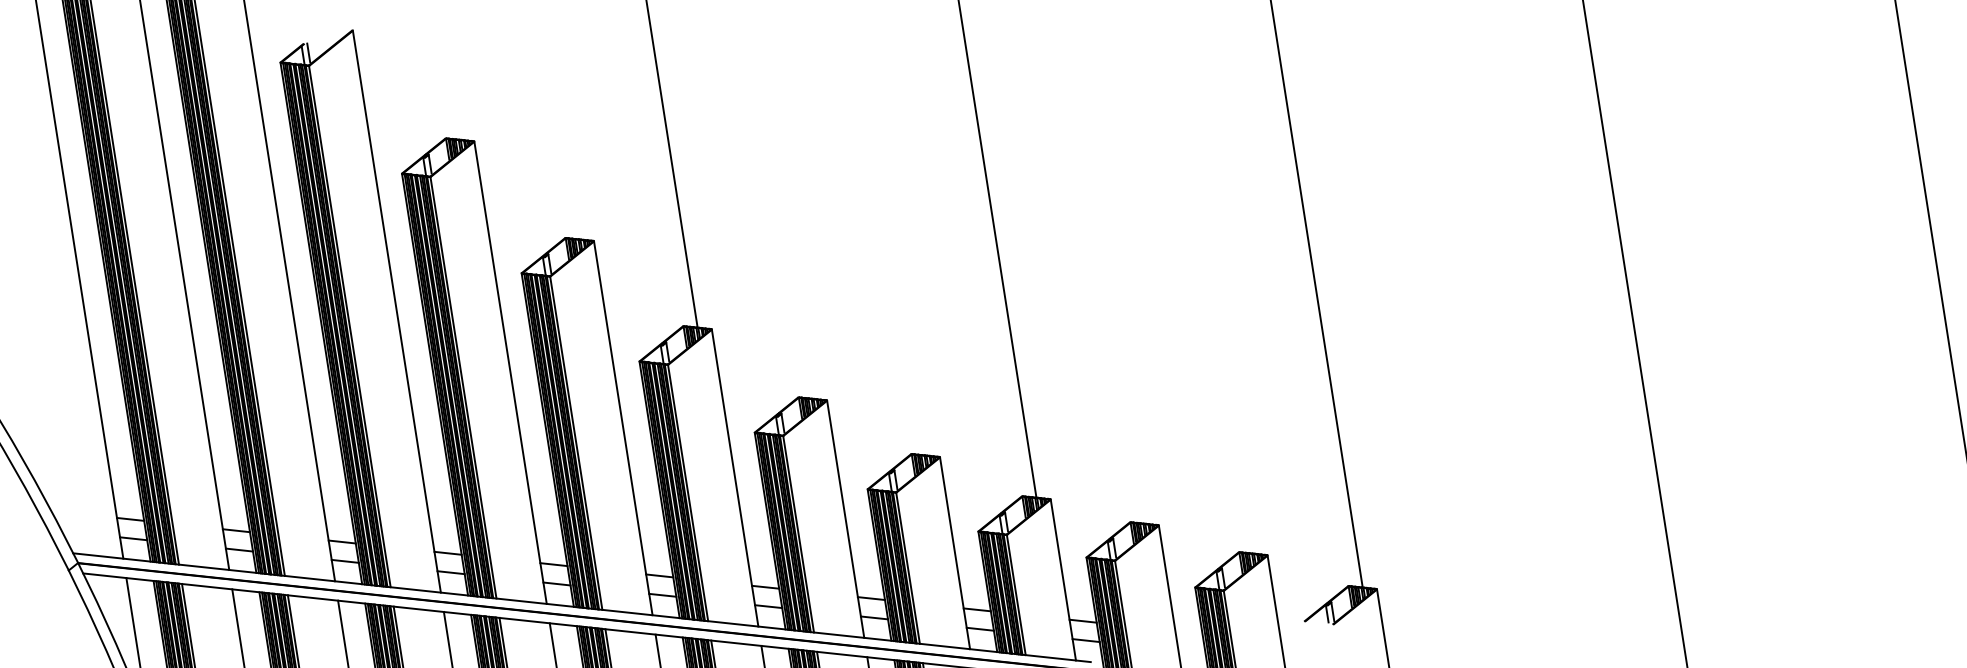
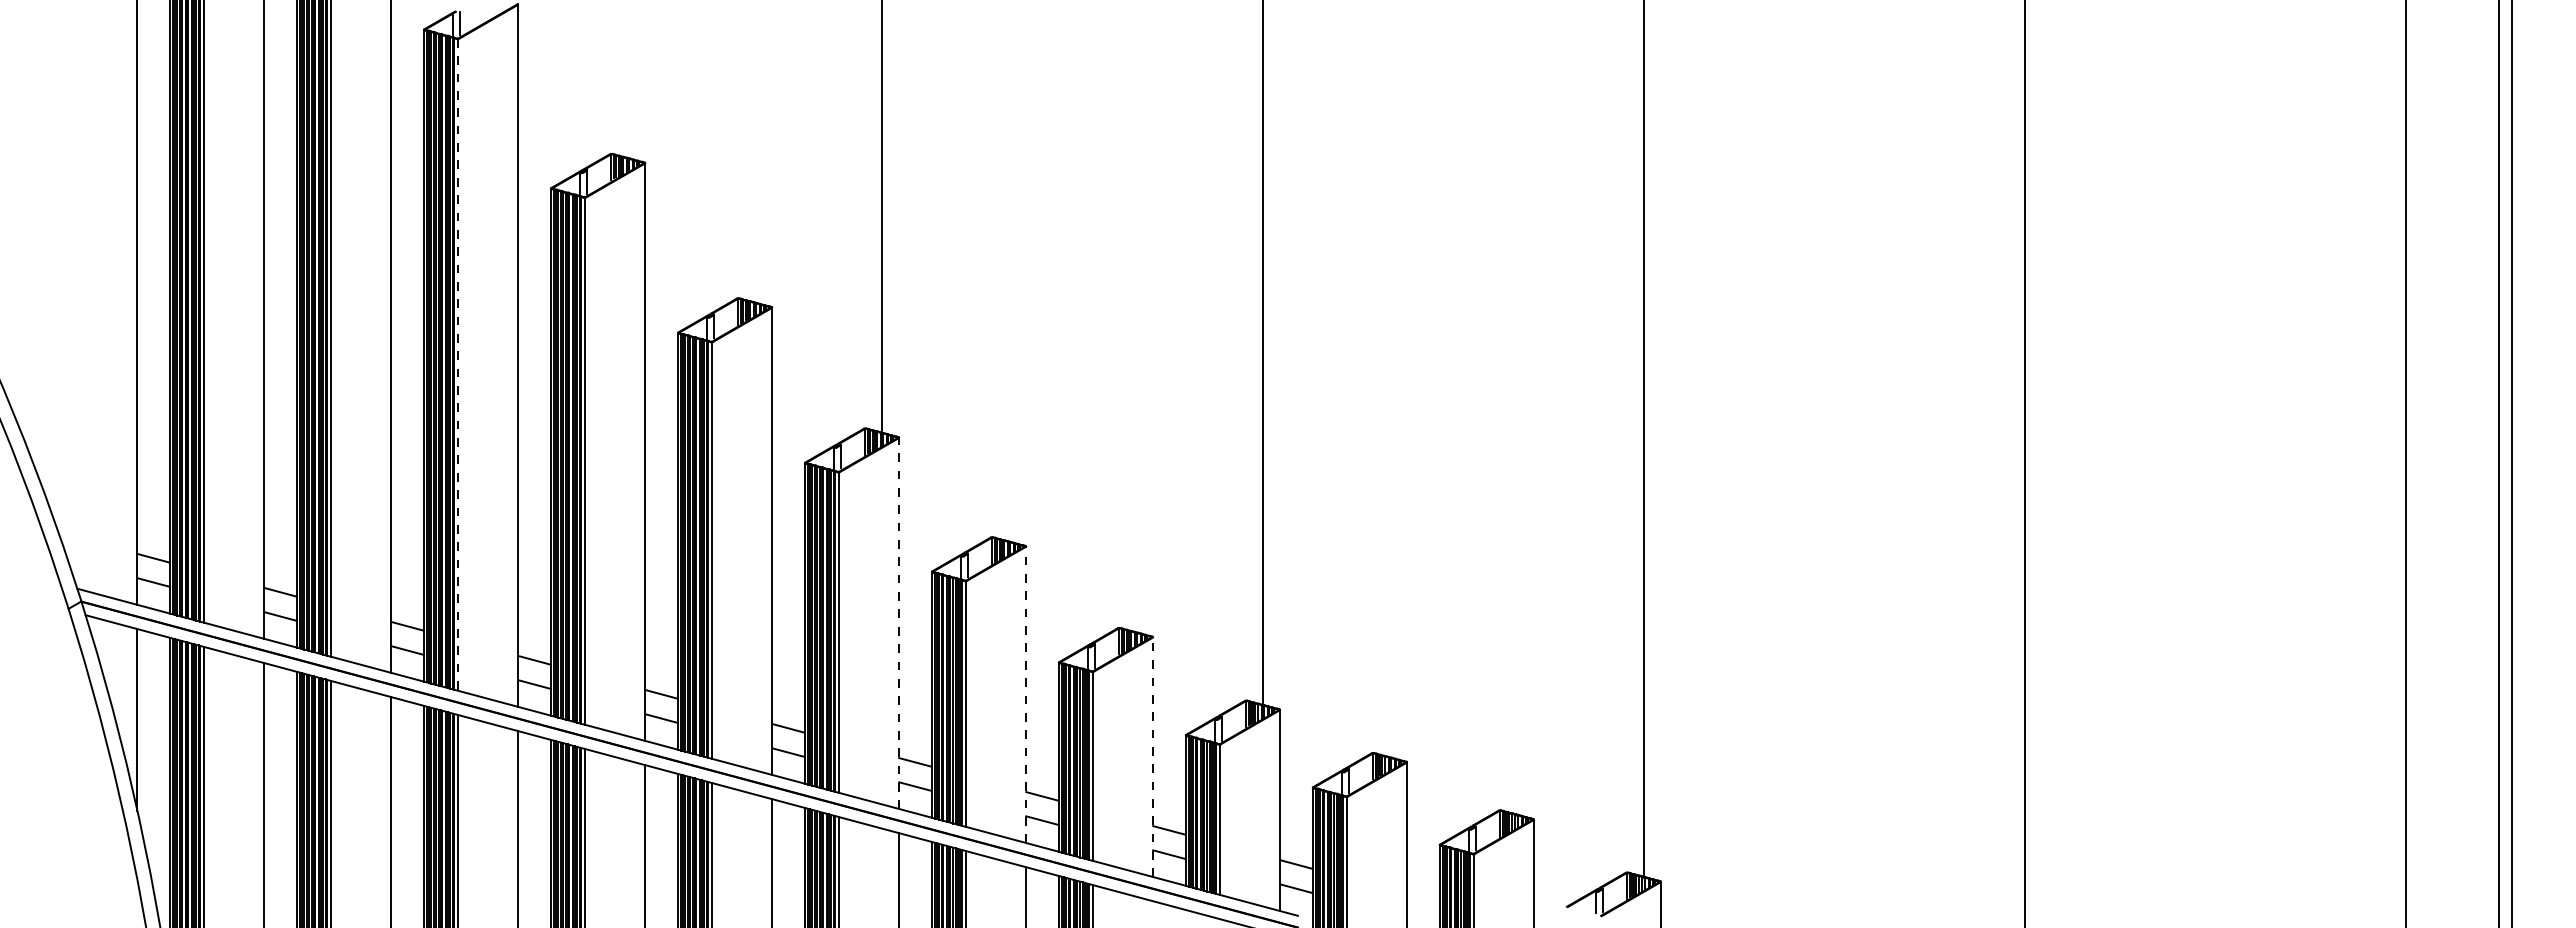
line: (350, 326) -> (458, 364), solid -> dashed
line: (735, 478) -> (899, 623), solid -> dashed
line: (845, 519) -> (1026, 694), solid -> dashed
line: (955, 553) -> (1153, 757), solid -> dashed

